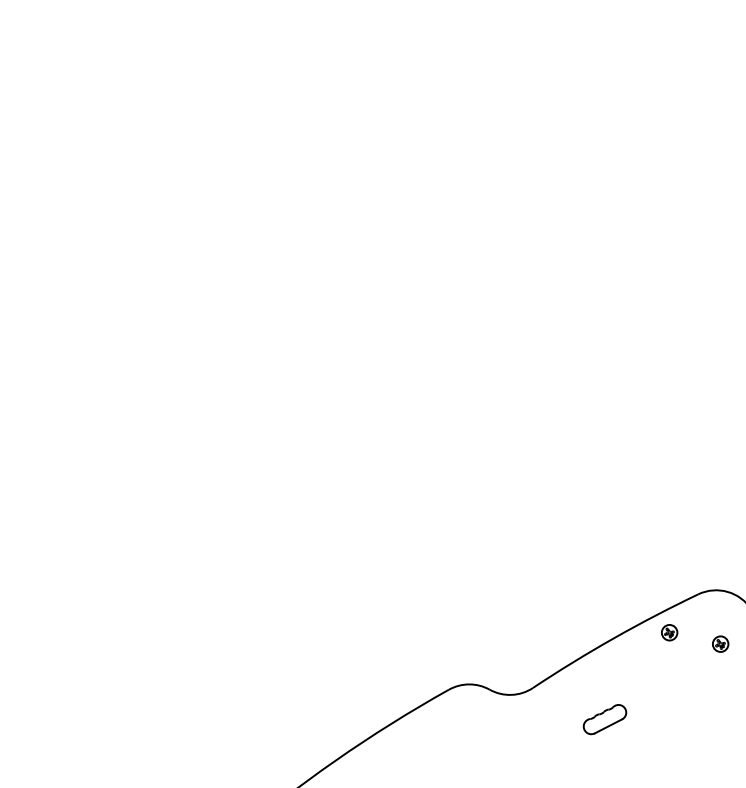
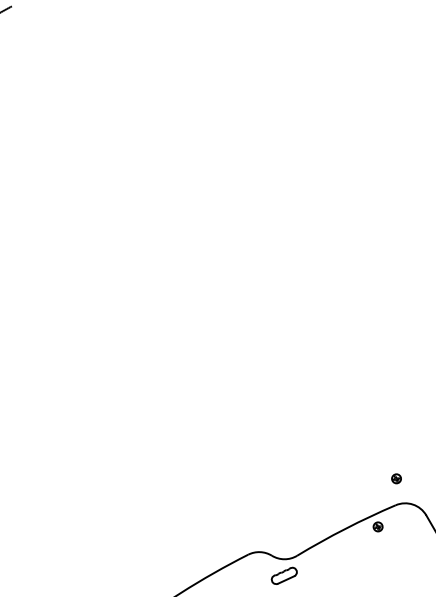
part: (720, 643) -> (396, 478), moved
part: (603, 718) -> (283, 575), moved

